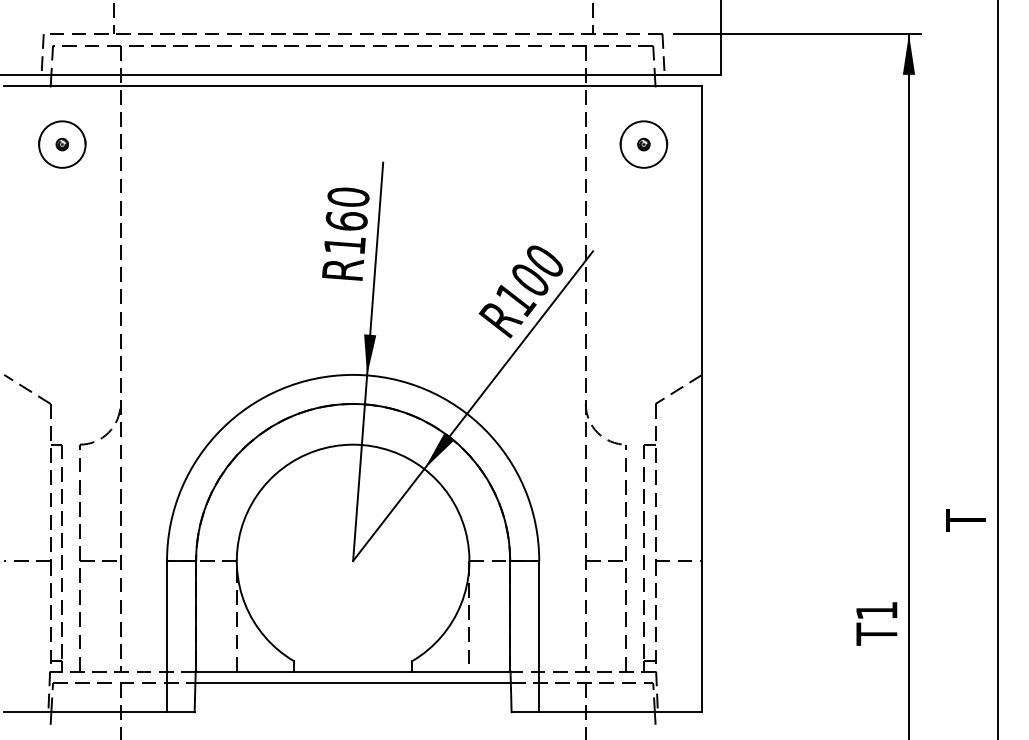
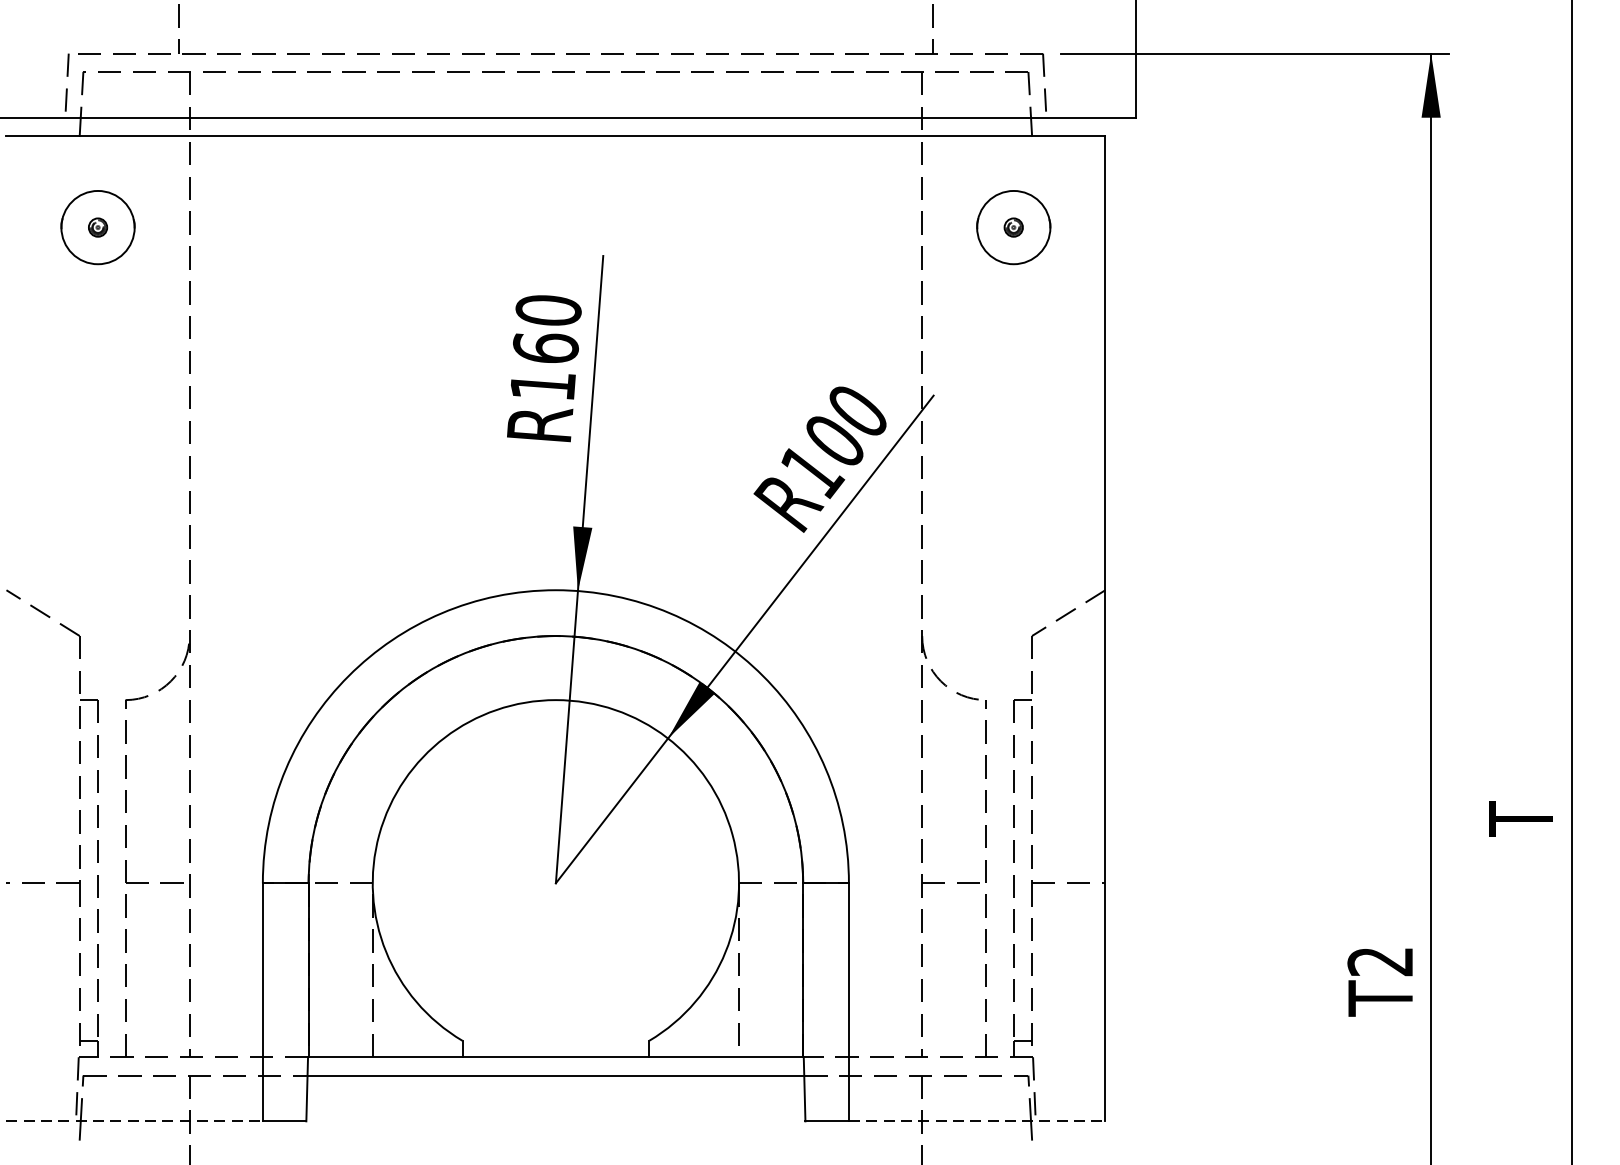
text: (876, 610) -> (1380, 961), T1 -> T2
line: (86, 712) -> (136, 1121), solid -> dashed
line: (621, 712) -> (978, 1121), solid -> dashed

